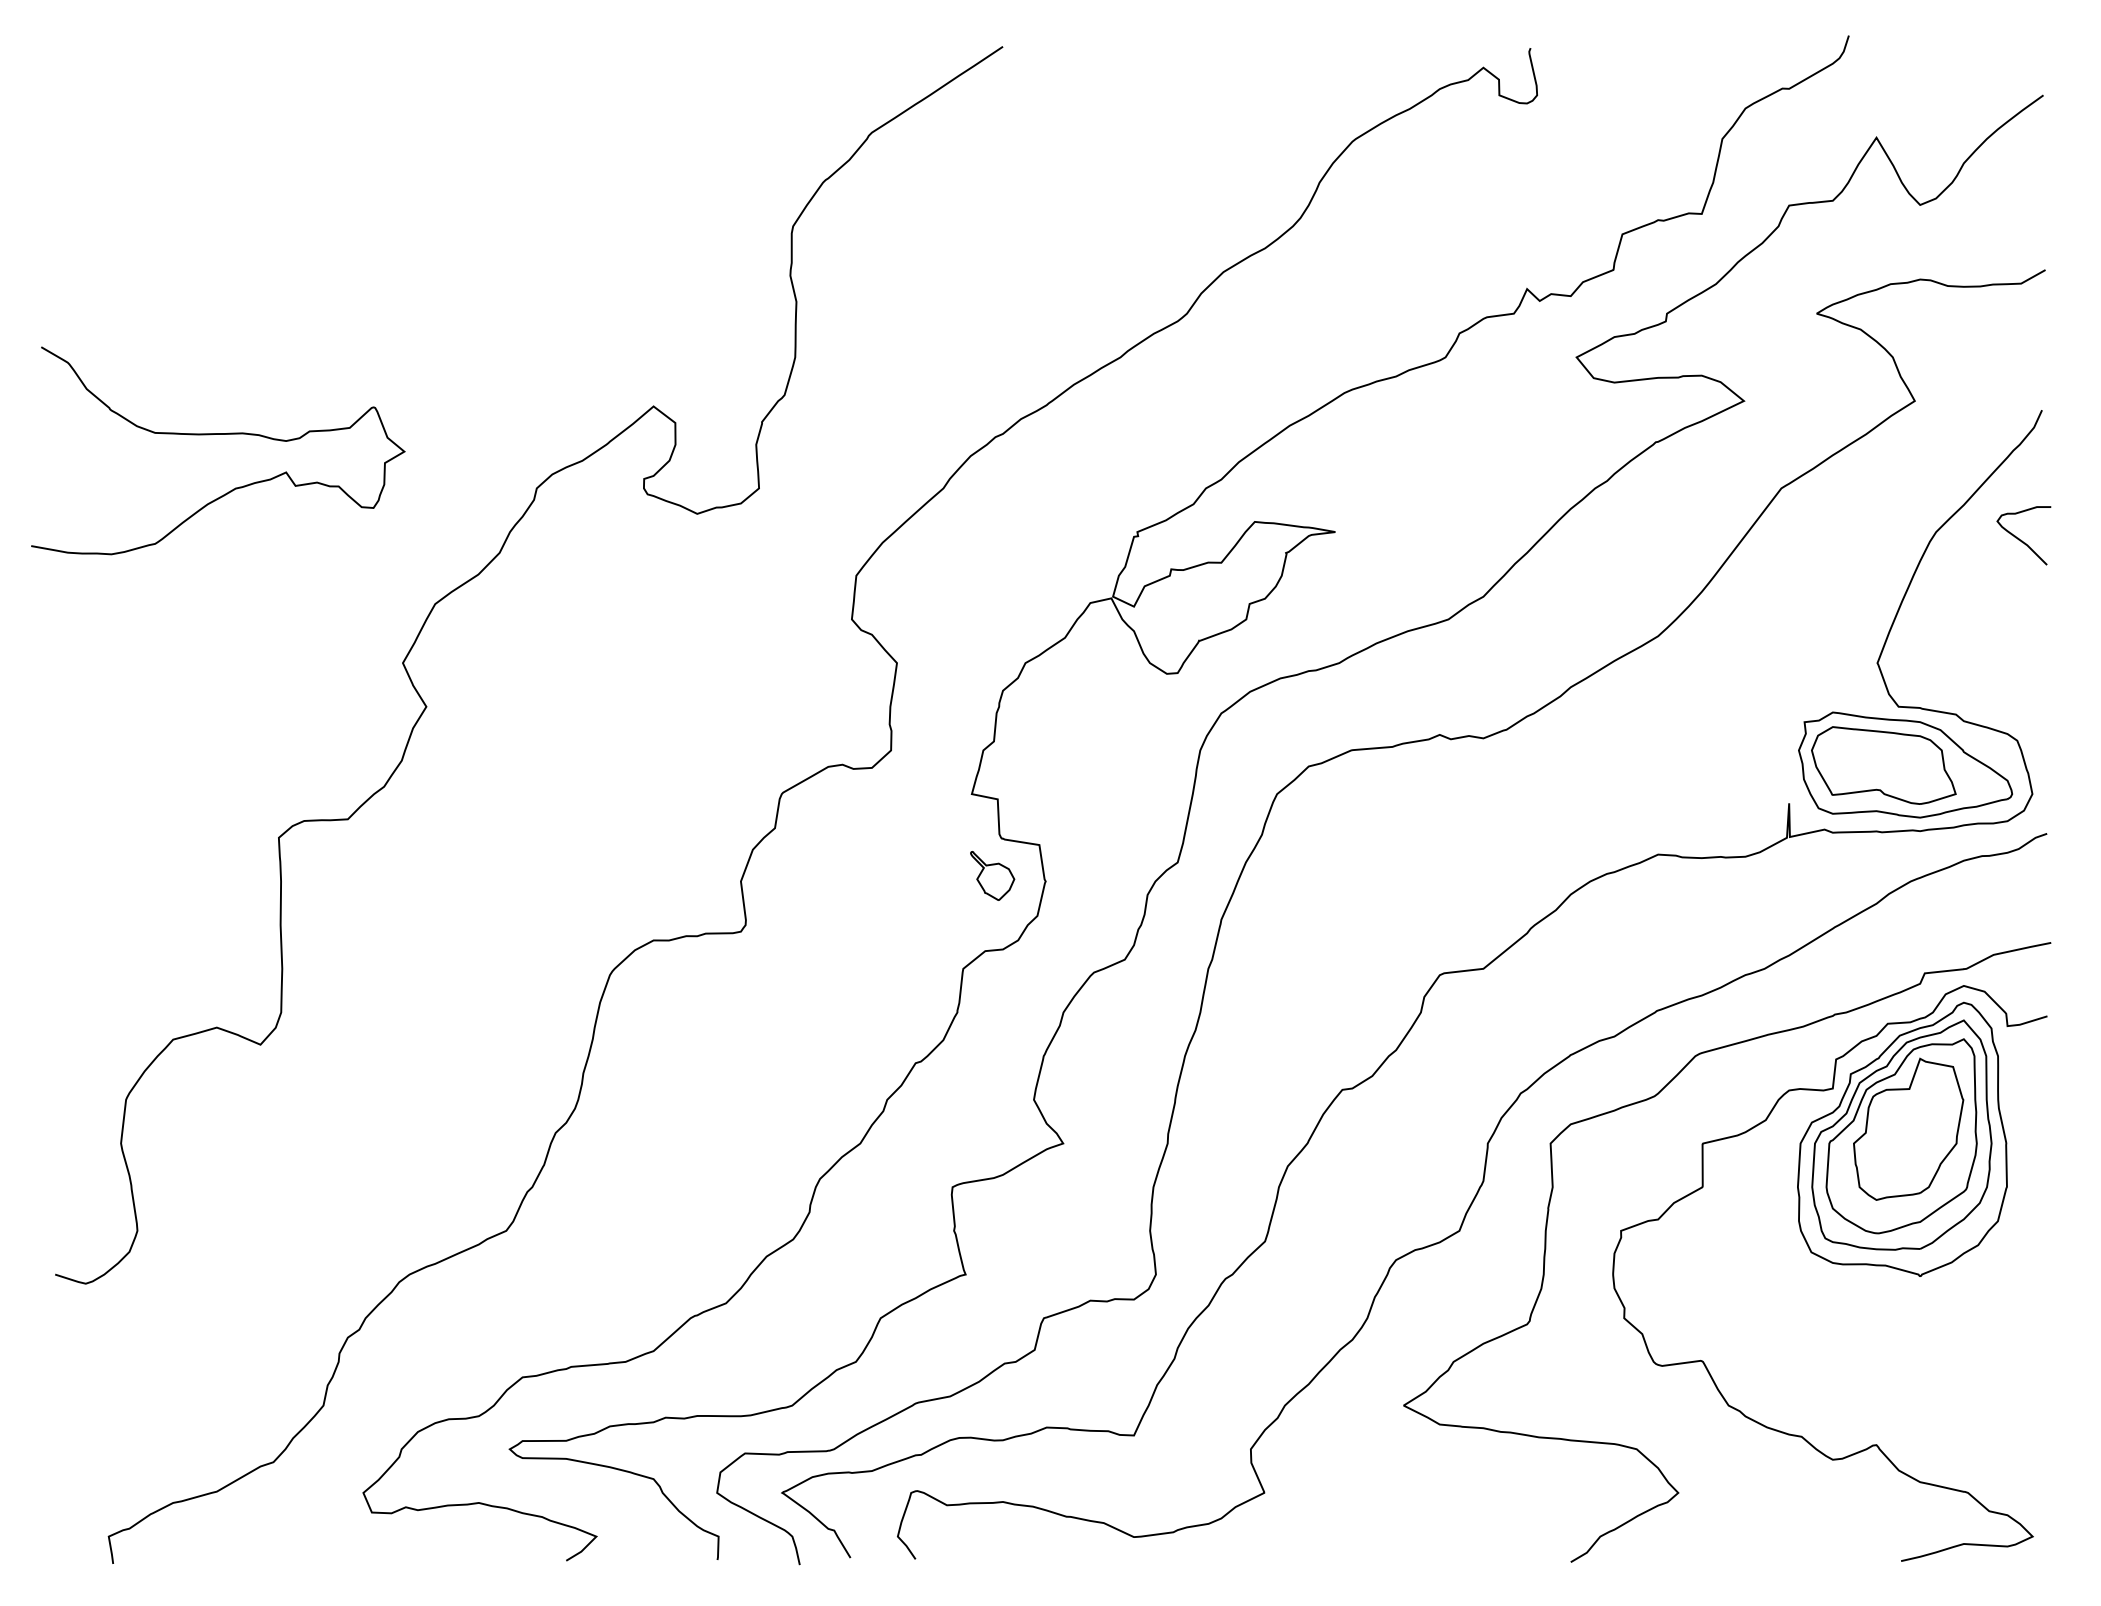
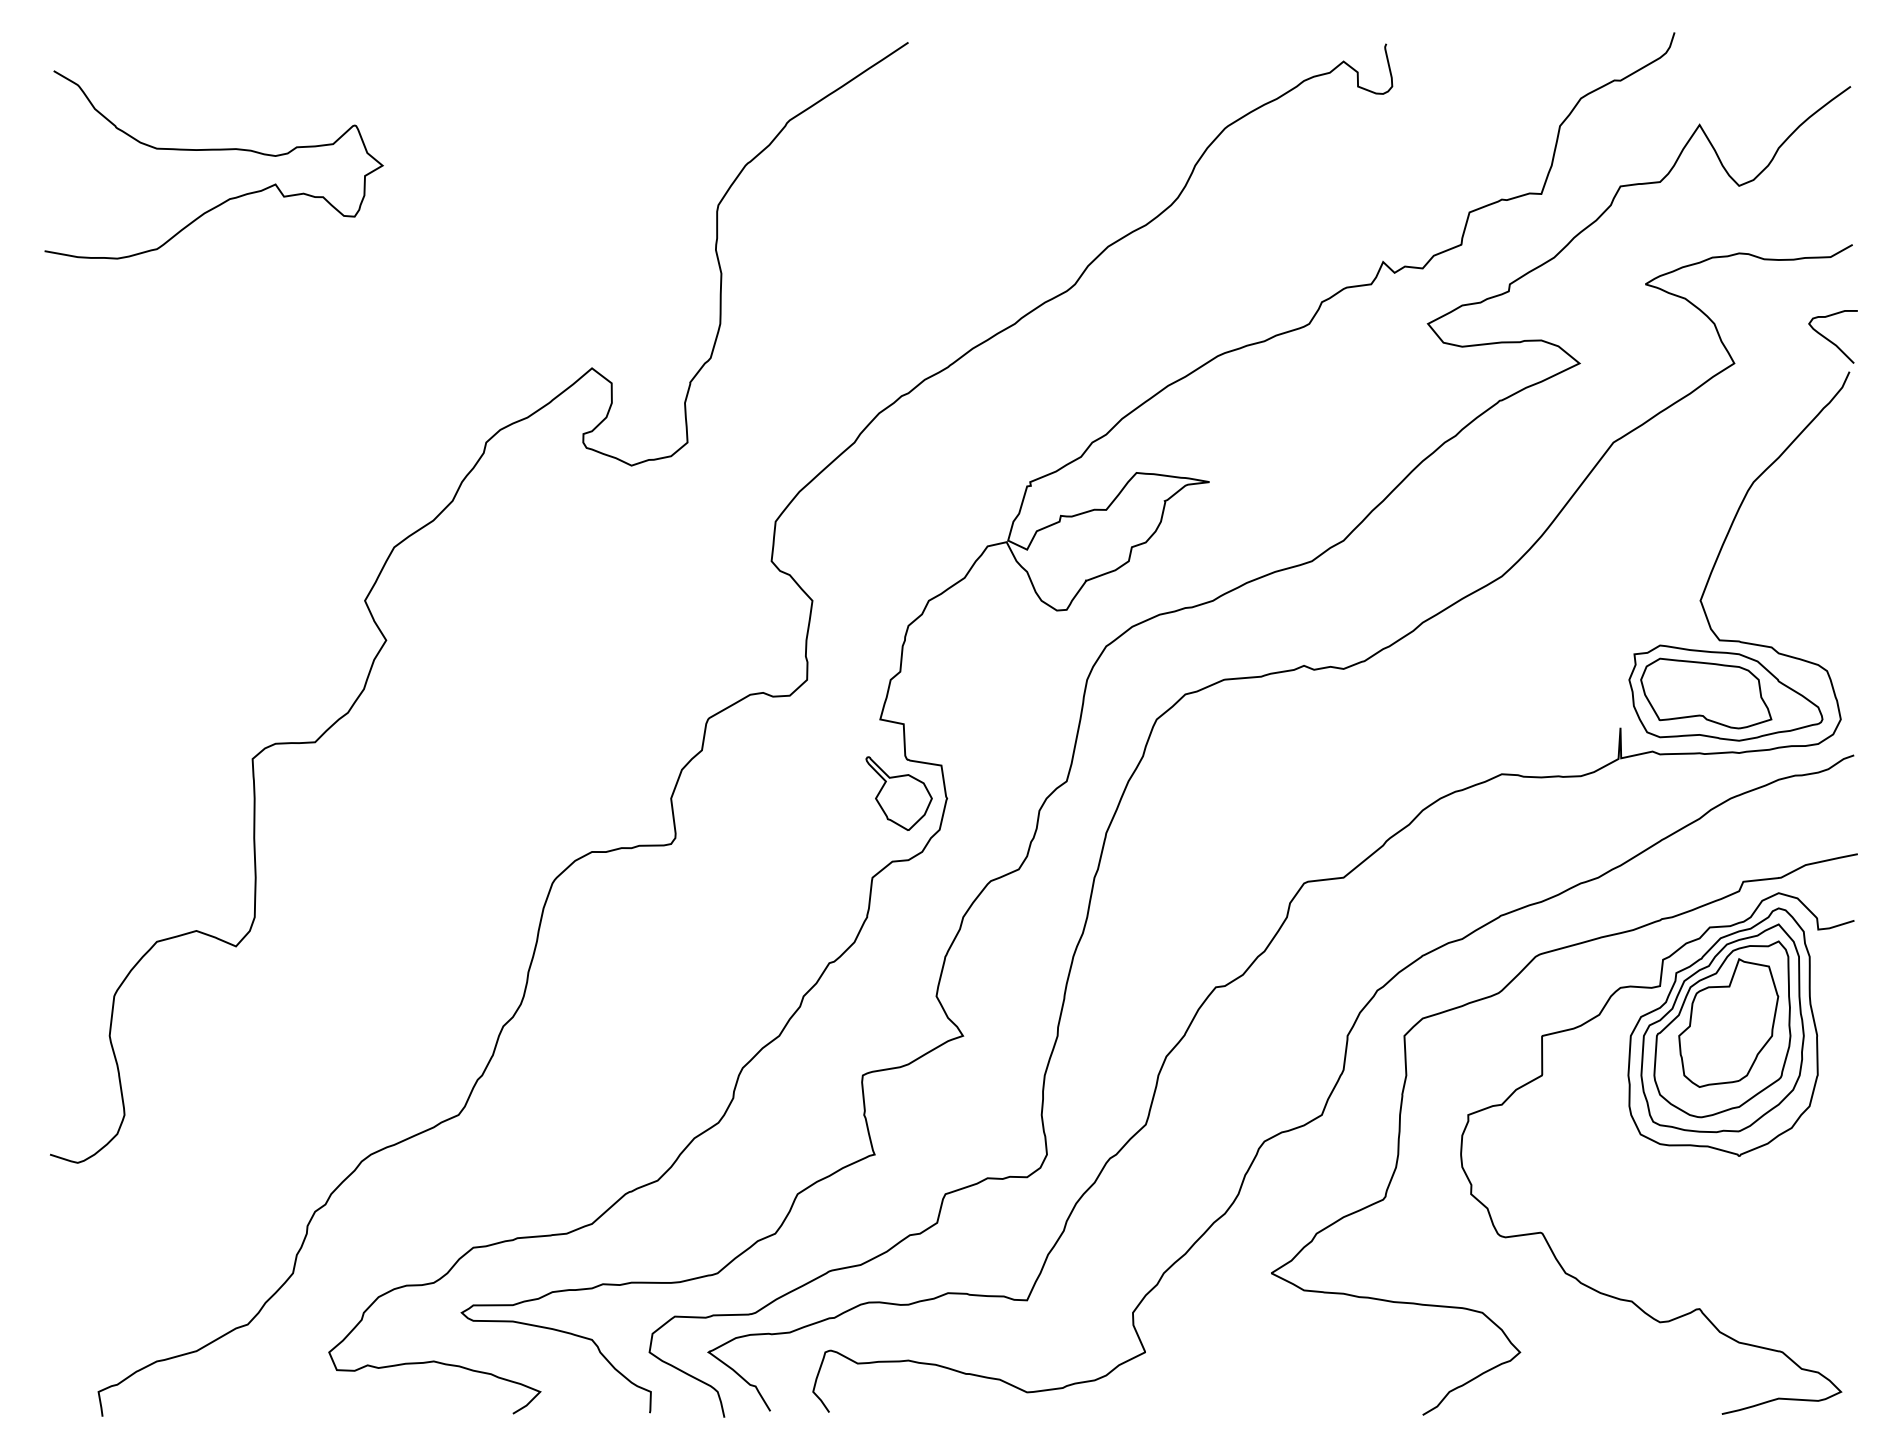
curve: (218, 434) -> (214, 150), moved
curve: (2019, 538) -> (1829, 339), moved
part: (992, 875) -> (898, 793), size x1.67

